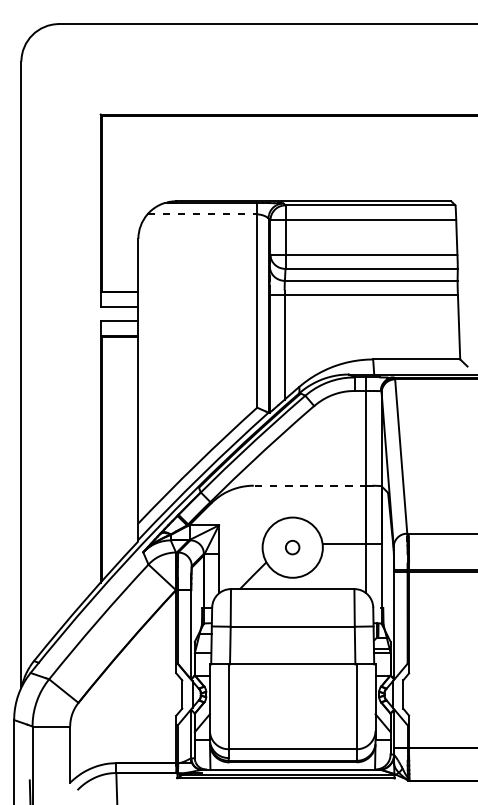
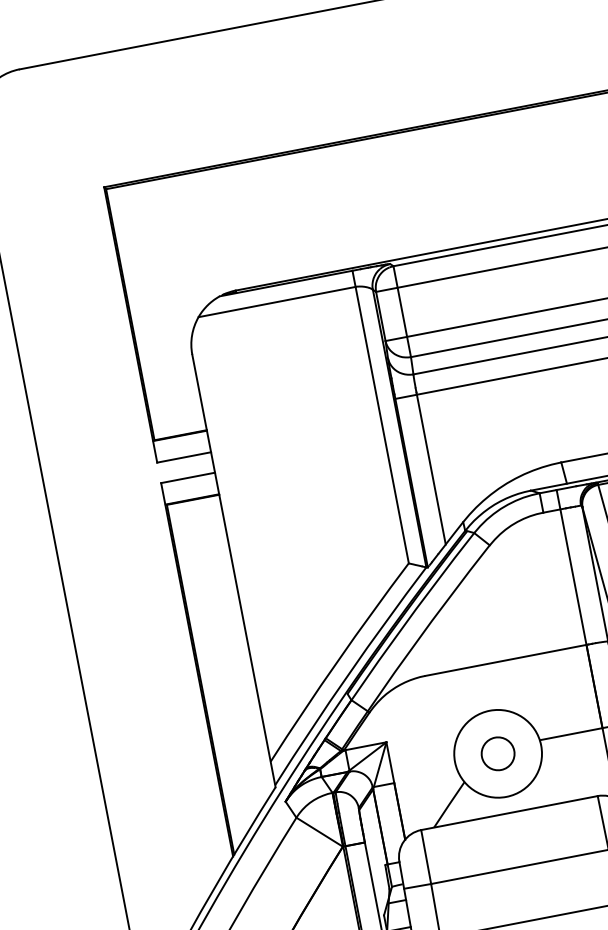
line: (202, 214) -> (277, 302), dashed -> solid
line: (310, 485) -> (506, 659), dashed -> solid
circle: (292, 547) -> (497, 753), size x1.67

